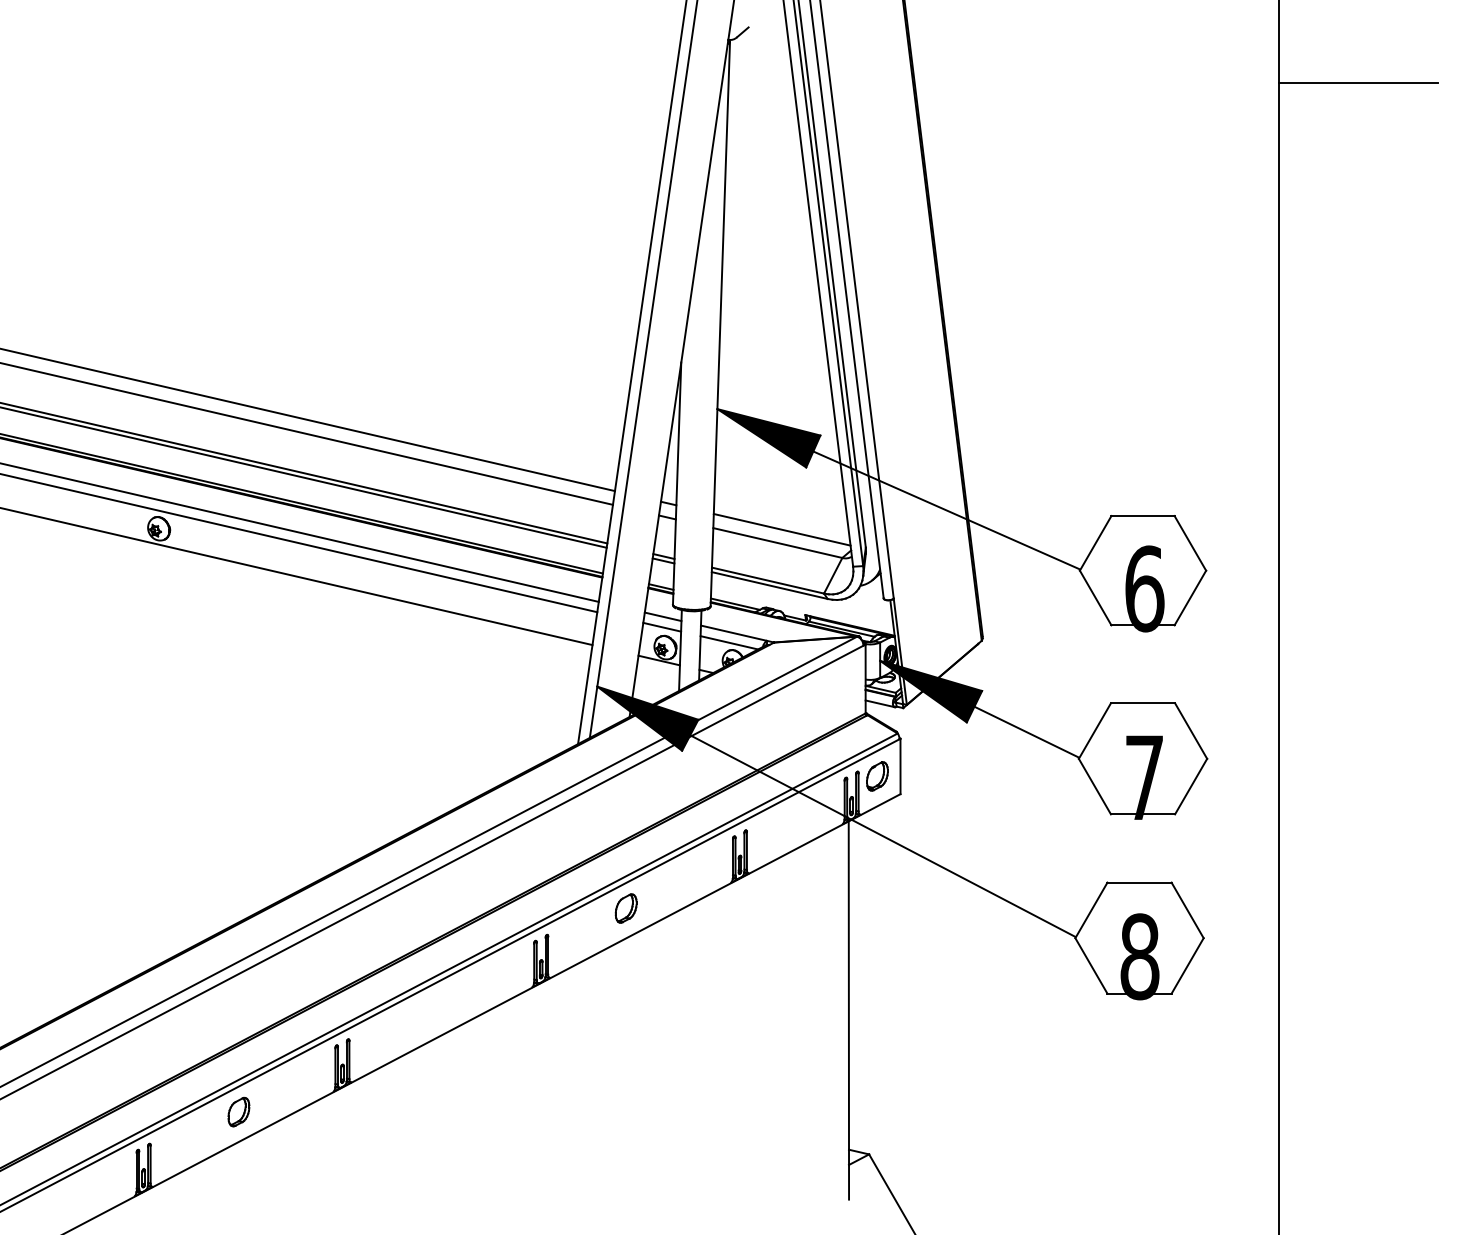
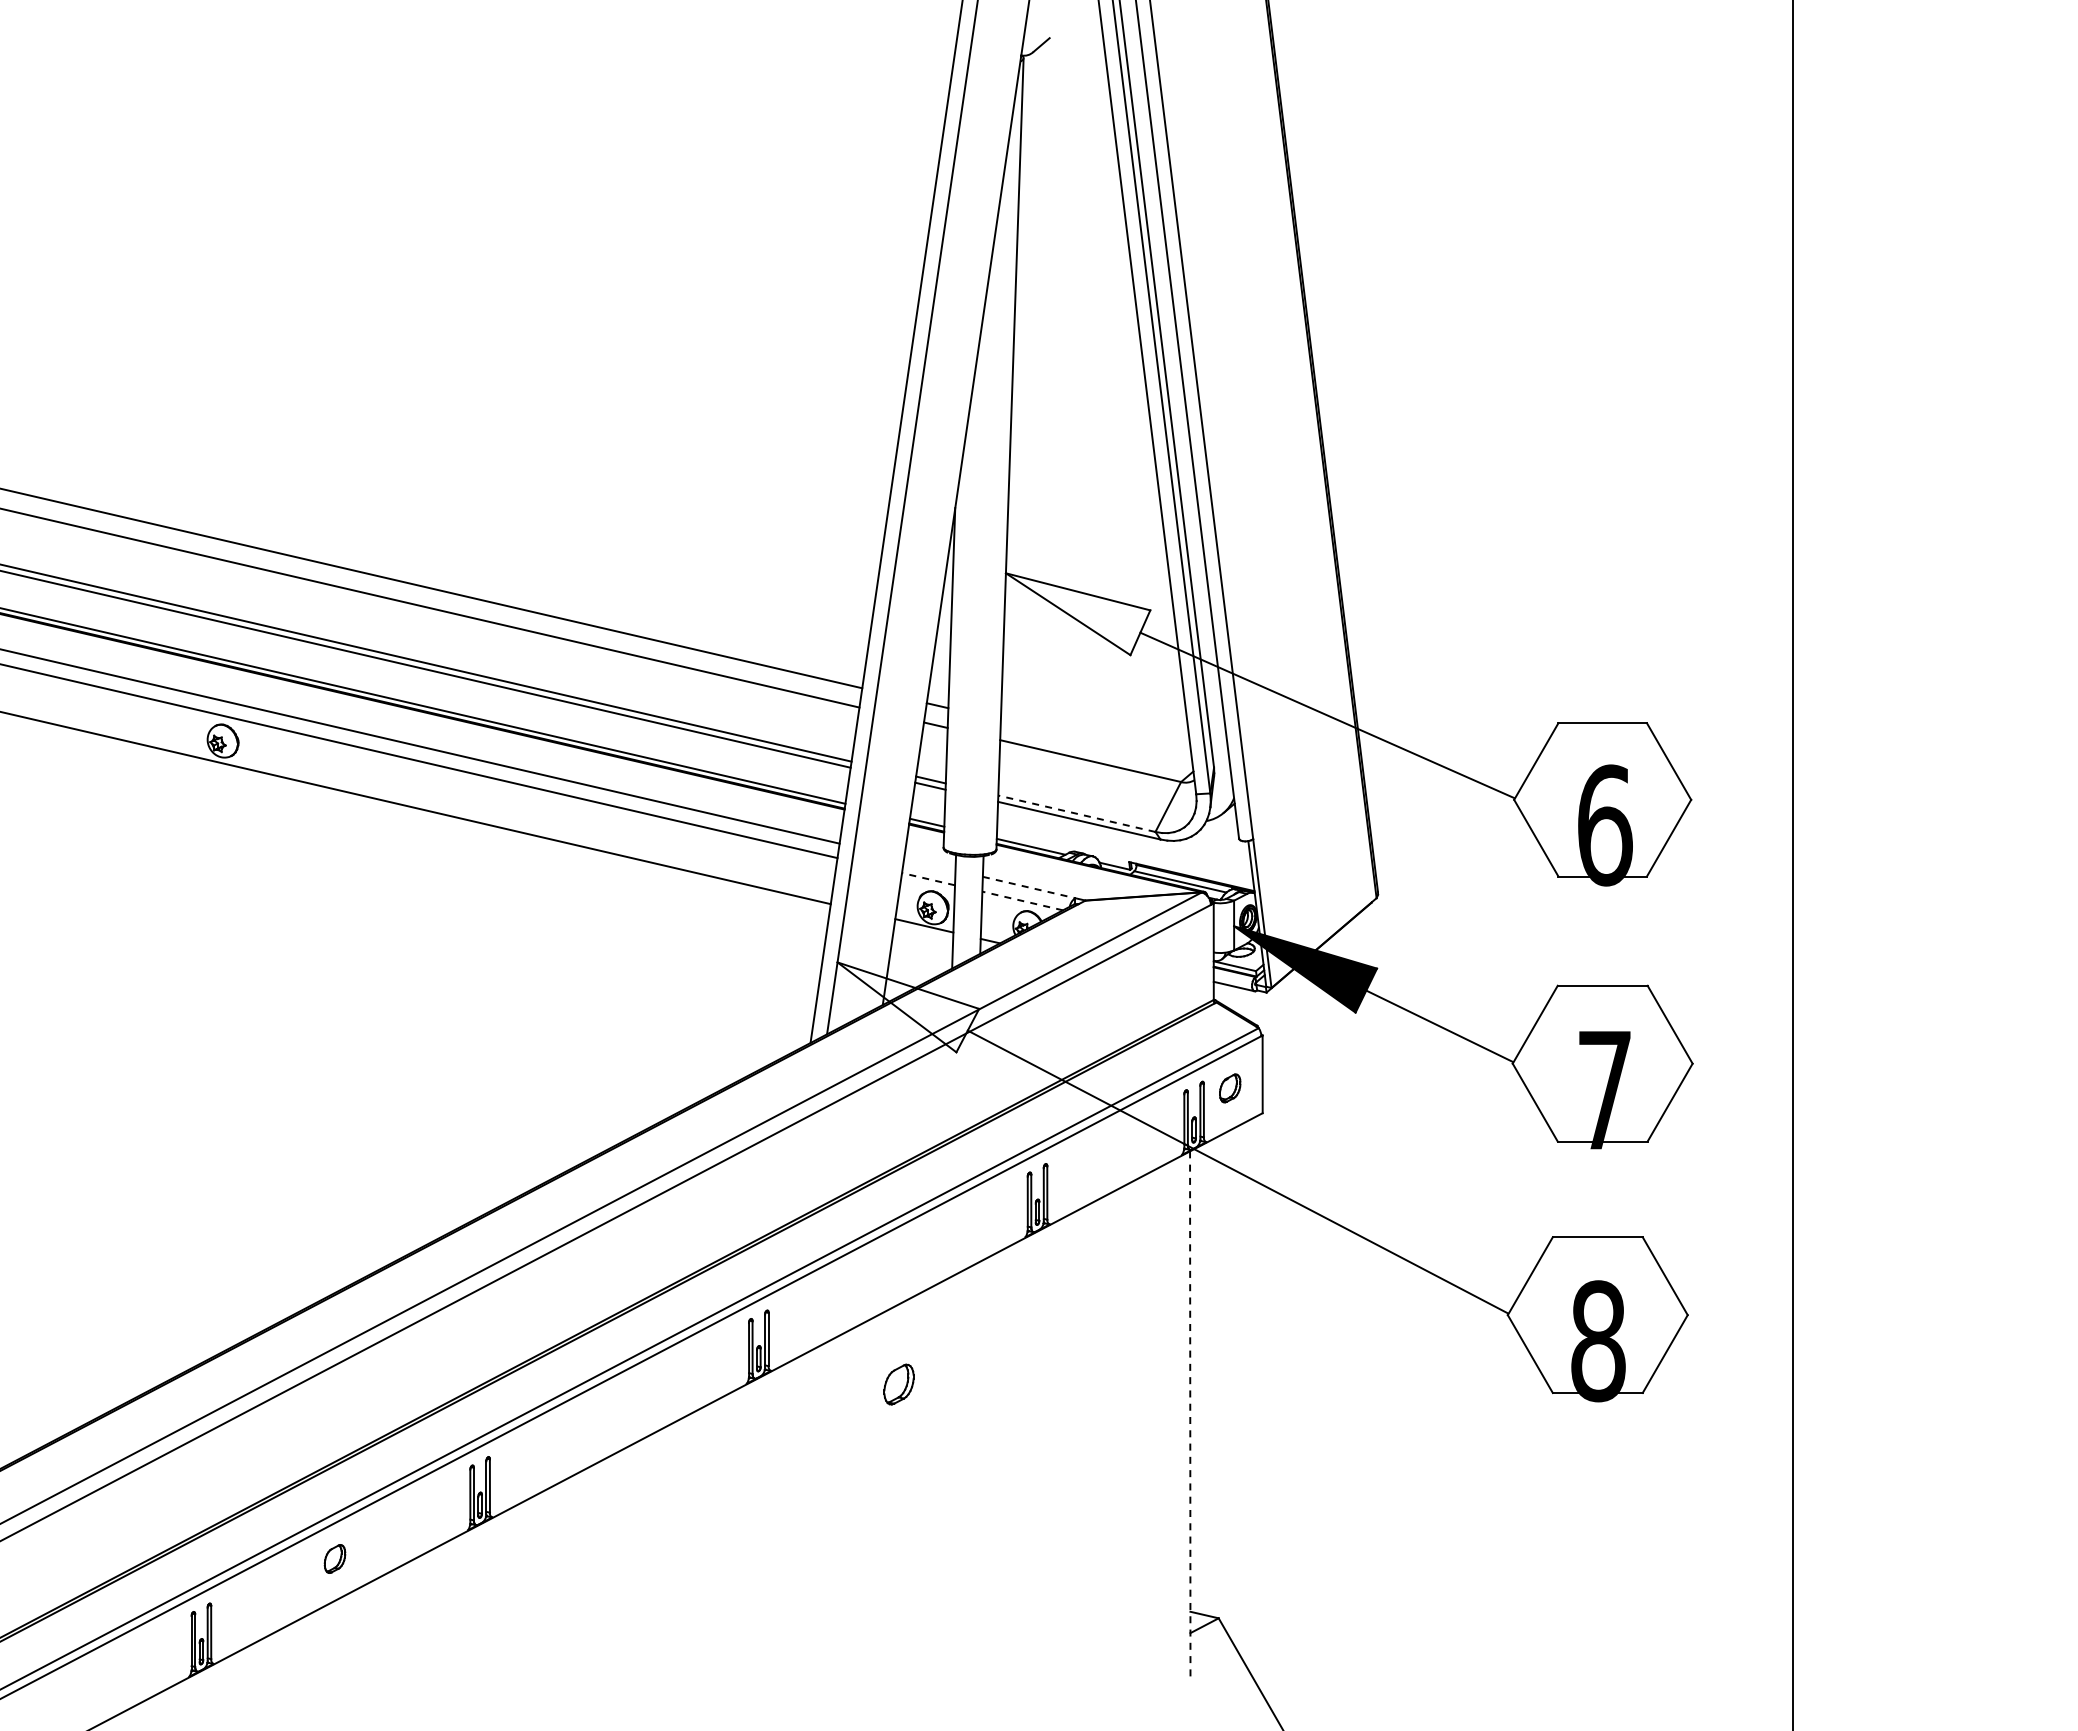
line: (1358, 82) -> (1904, 115), removed
fill: (768, 438) -> (1077, 614), removed
line: (782, 529) -> (1096, 742), removed
line: (767, 580) -> (1076, 813), solid -> dashed
line: (662, 616) -> (929, 864), removed
line: (662, 627) -> (928, 879), solid -> dashed
line: (734, 633) -> (1029, 887), solid -> dashed
line: (729, 642) -> (1022, 900), solid -> dashed
fill: (647, 718) -> (908, 1007), removed
part: (876, 776) -> (1229, 1088), size x0.7
part: (625, 908) -> (898, 1384), moved
line: (849, 1011) -> (1190, 1417), solid -> dashed
part: (238, 1111) -> (334, 1558), size x0.7

